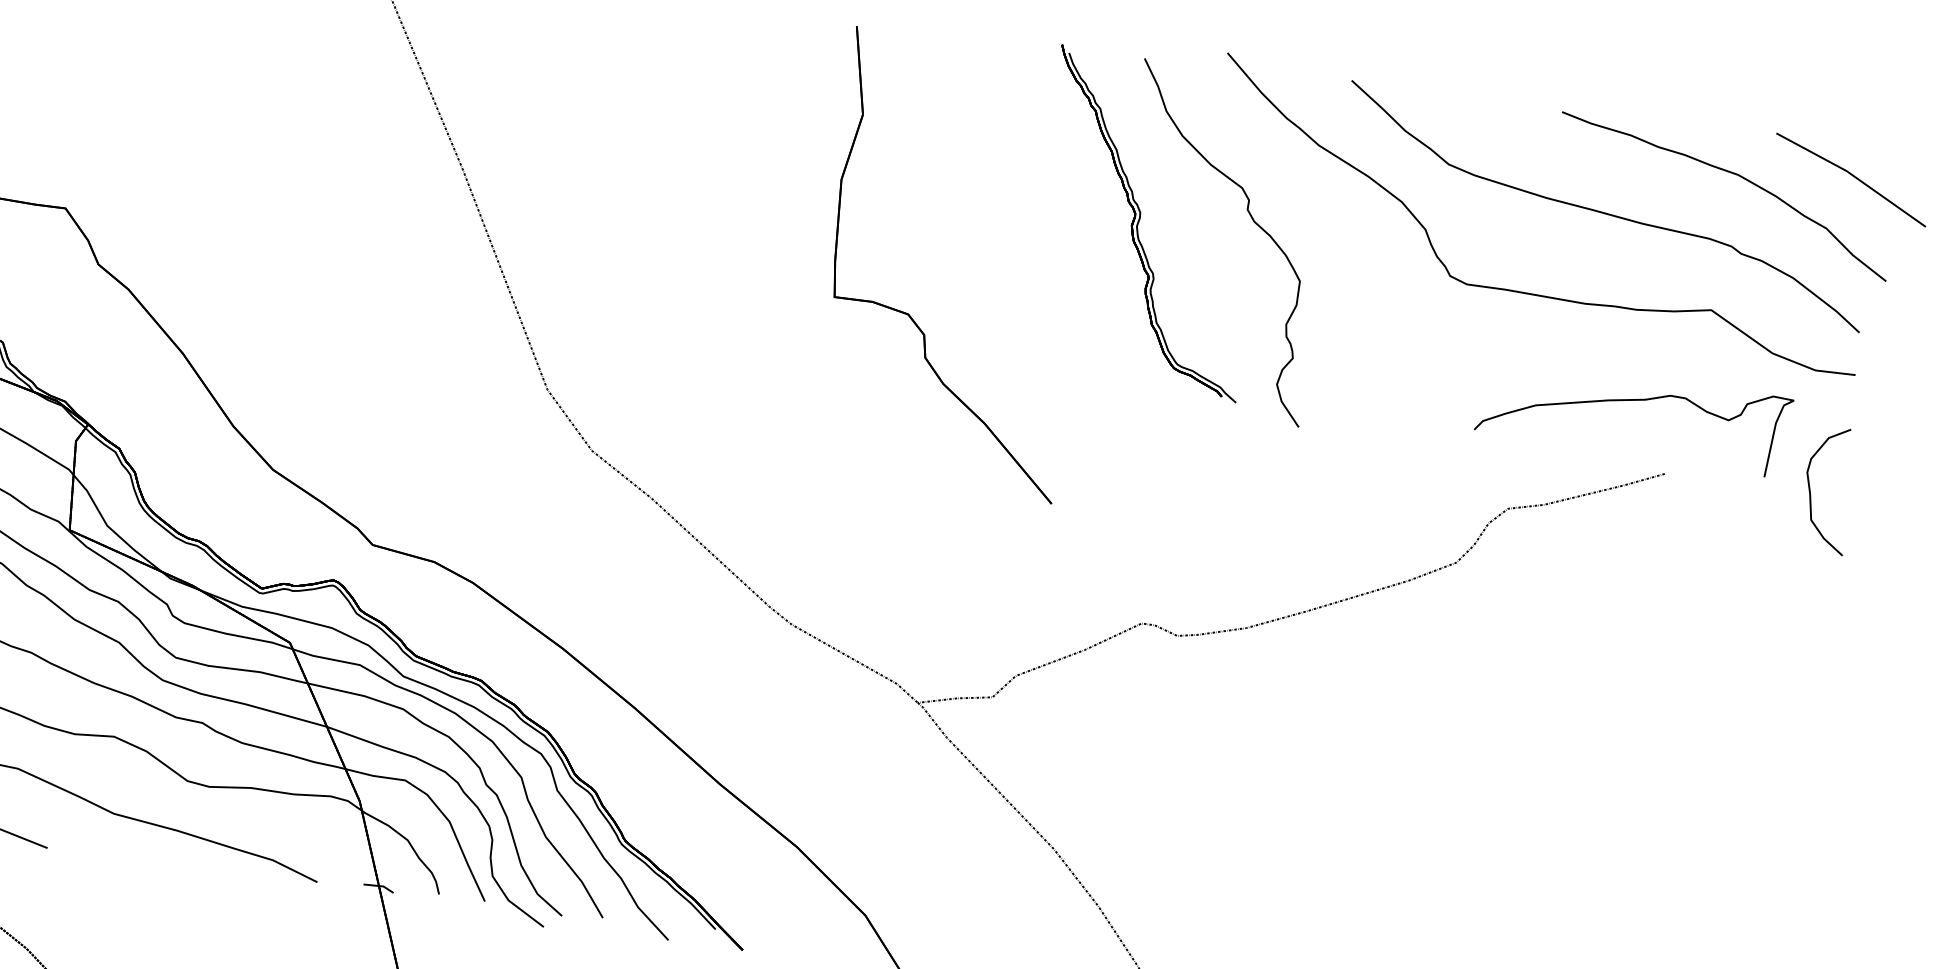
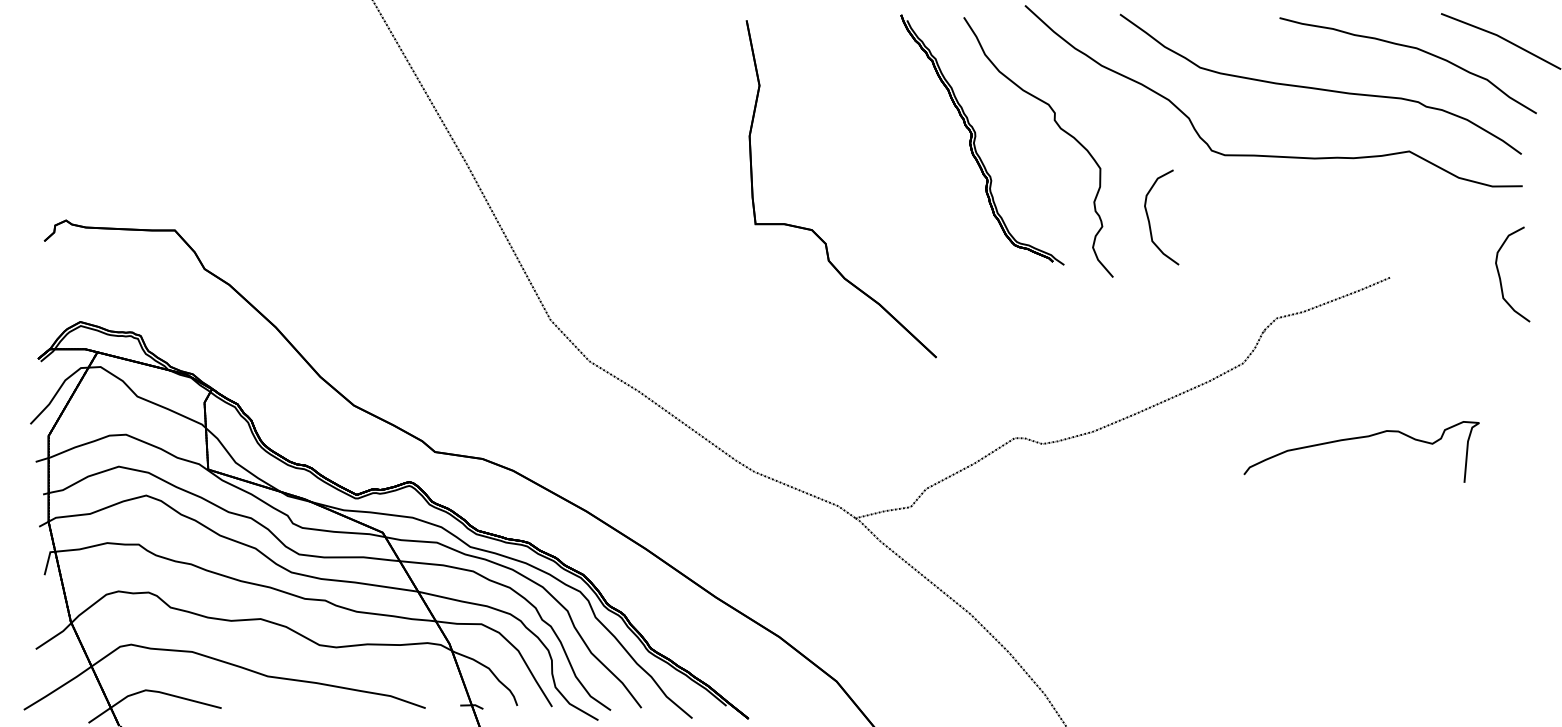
curve: (1356, 355) -> (1149, 218), added
curve: (1635, 401) -> (1361, 438), moved

